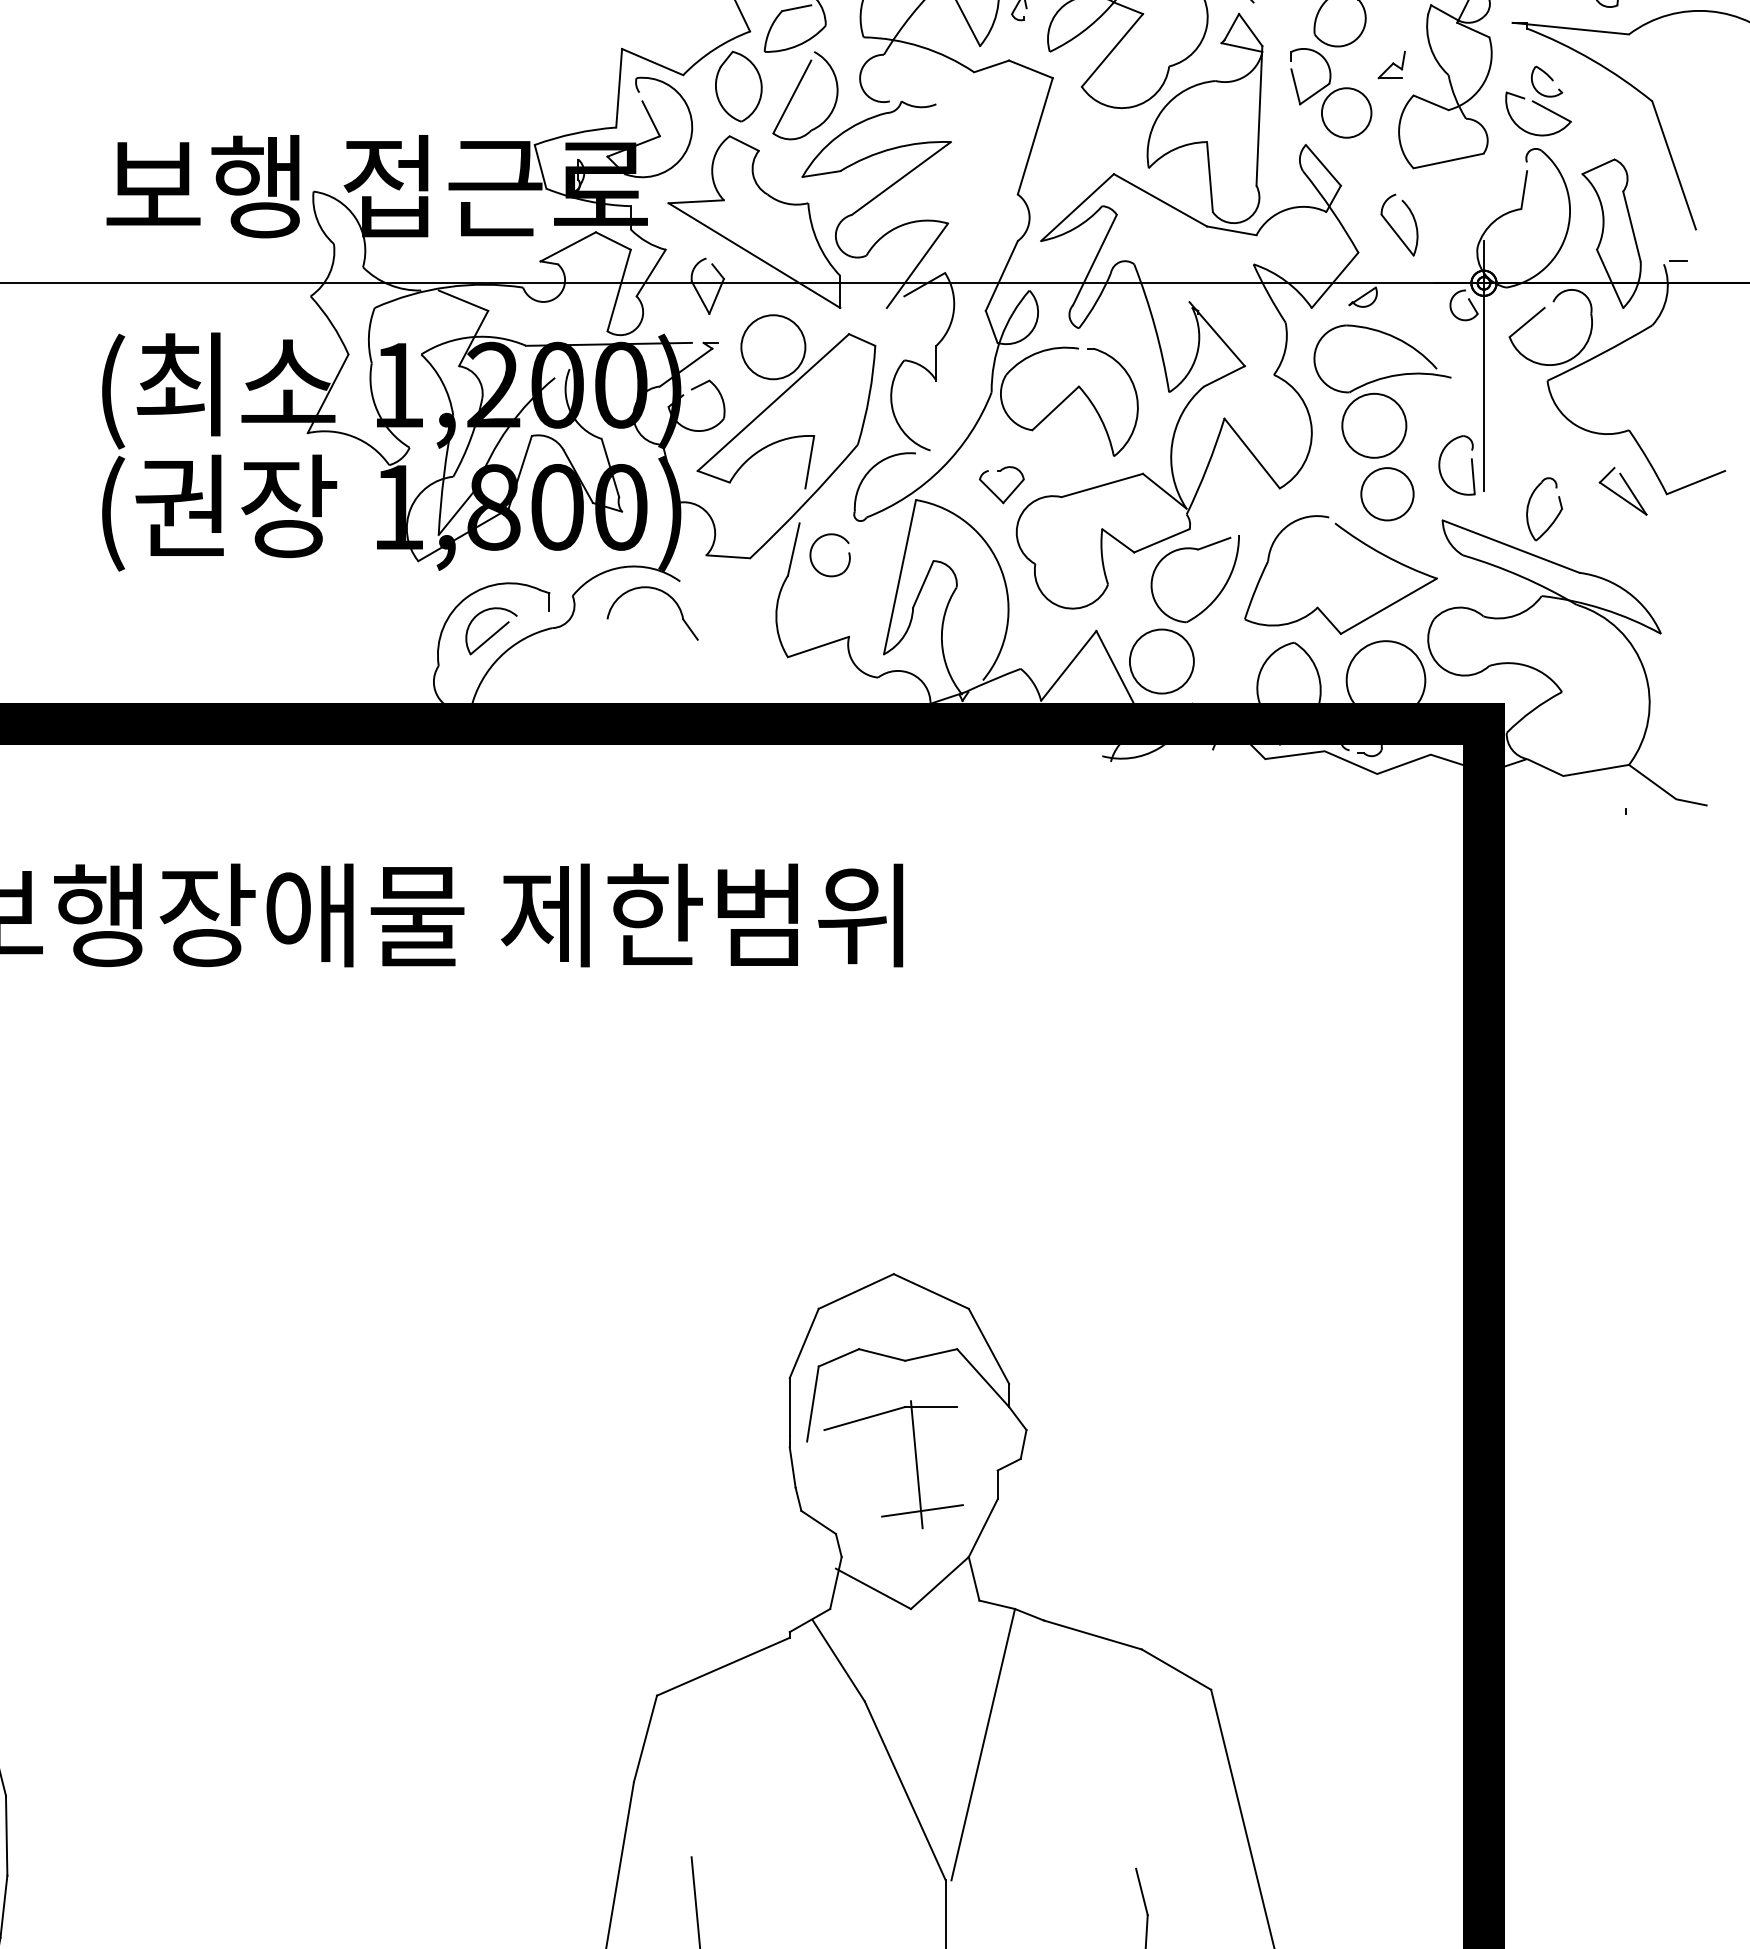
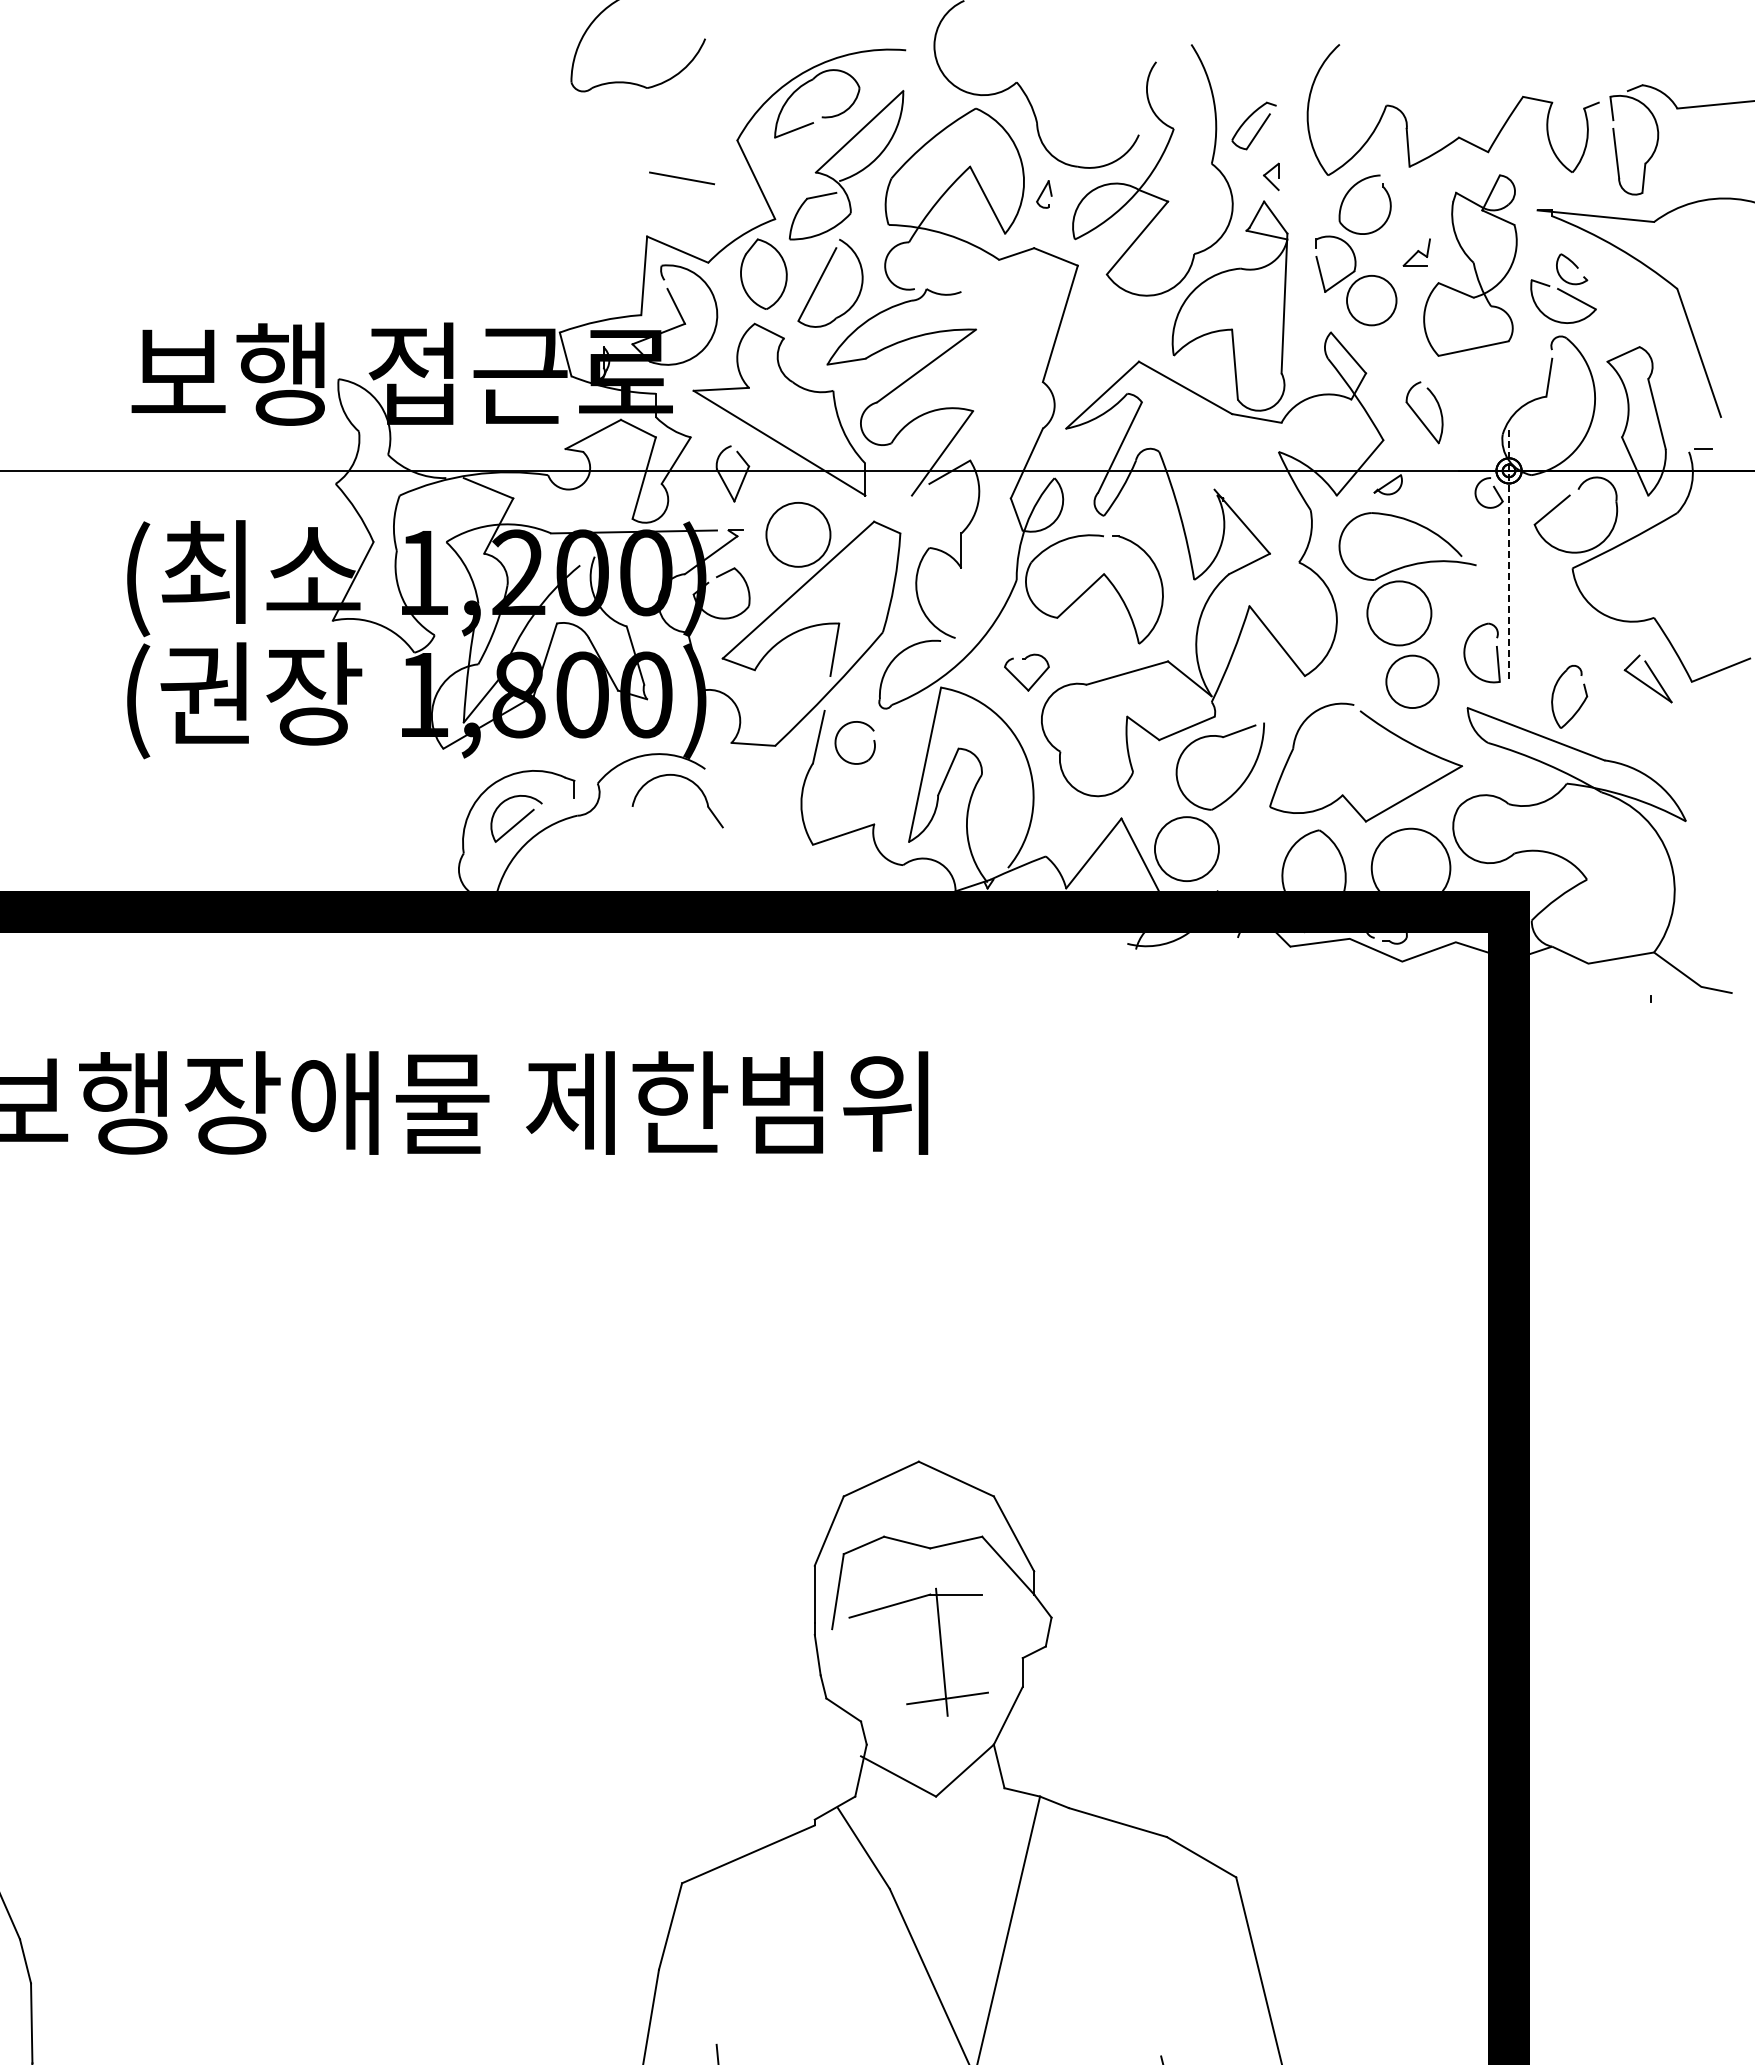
line: (1484, 365) -> (1509, 553), solid -> dashed

